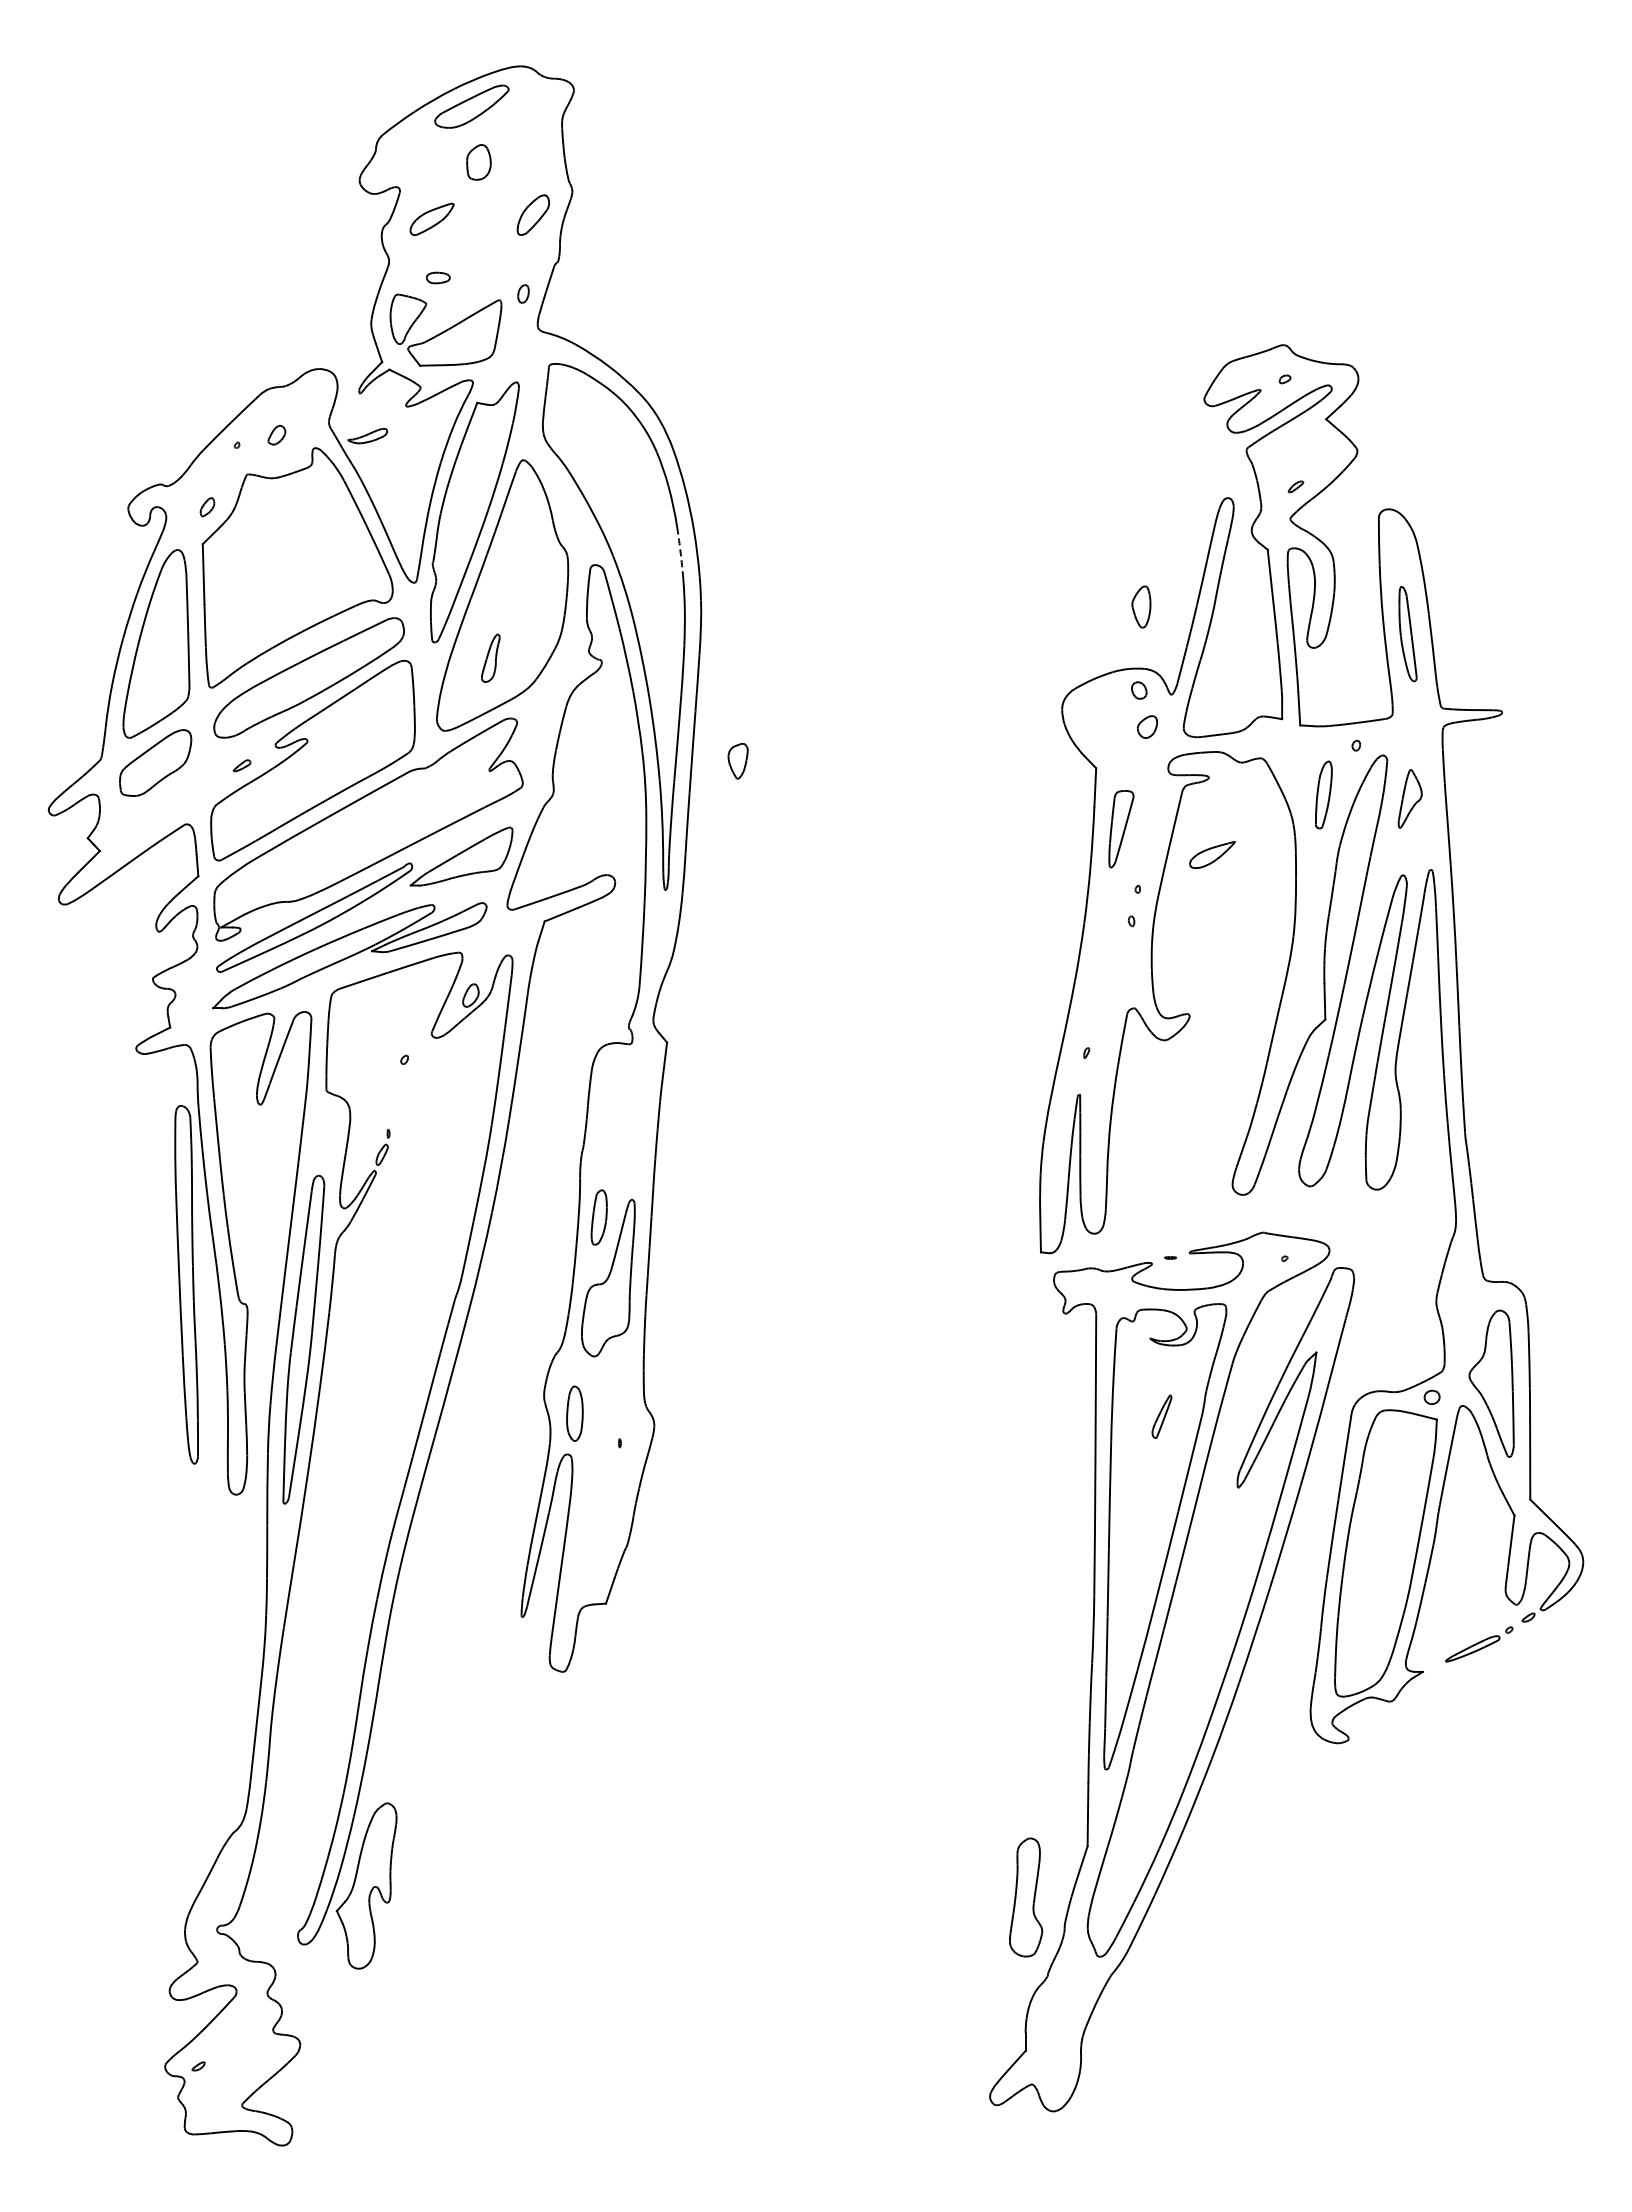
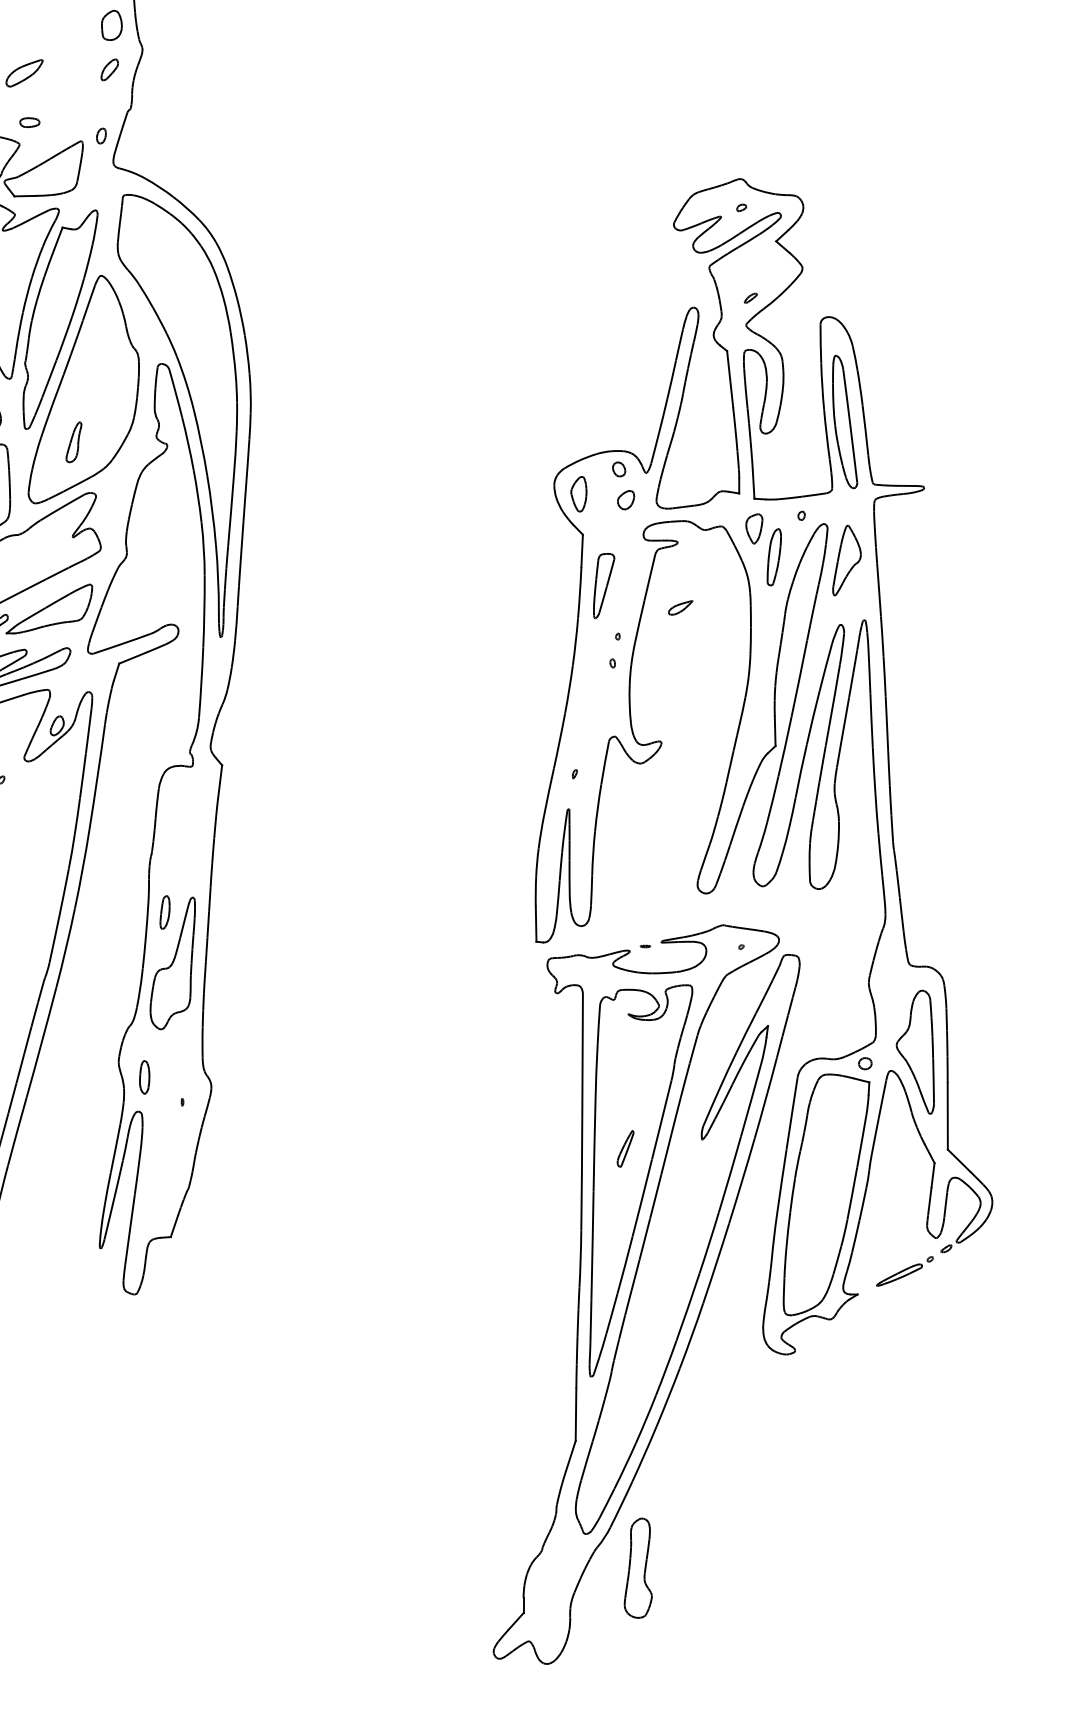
part: (478, 162) -> (111, 25), moved
part: (533, 215) -> (109, 70), size x0.62
arc: (680, 553) -> (233, 354), dashed -> solid
part: (1141, 606) -> (578, 493), moved
part: (1407, 633) -> (844, 421), size x1.67
part: (737, 761) -> (753, 529), moved
part: (1409, 798) -> (846, 560), size x1.43
part: (1212, 855) -> (680, 608), size x0.62
part: (598, 1217) -> (164, 912), size x0.71
part: (574, 1413) -> (144, 1077), size x0.71
part: (1161, 1416) -> (625, 1148), moved
part: (1026, 1897) -> (638, 1568), moved

